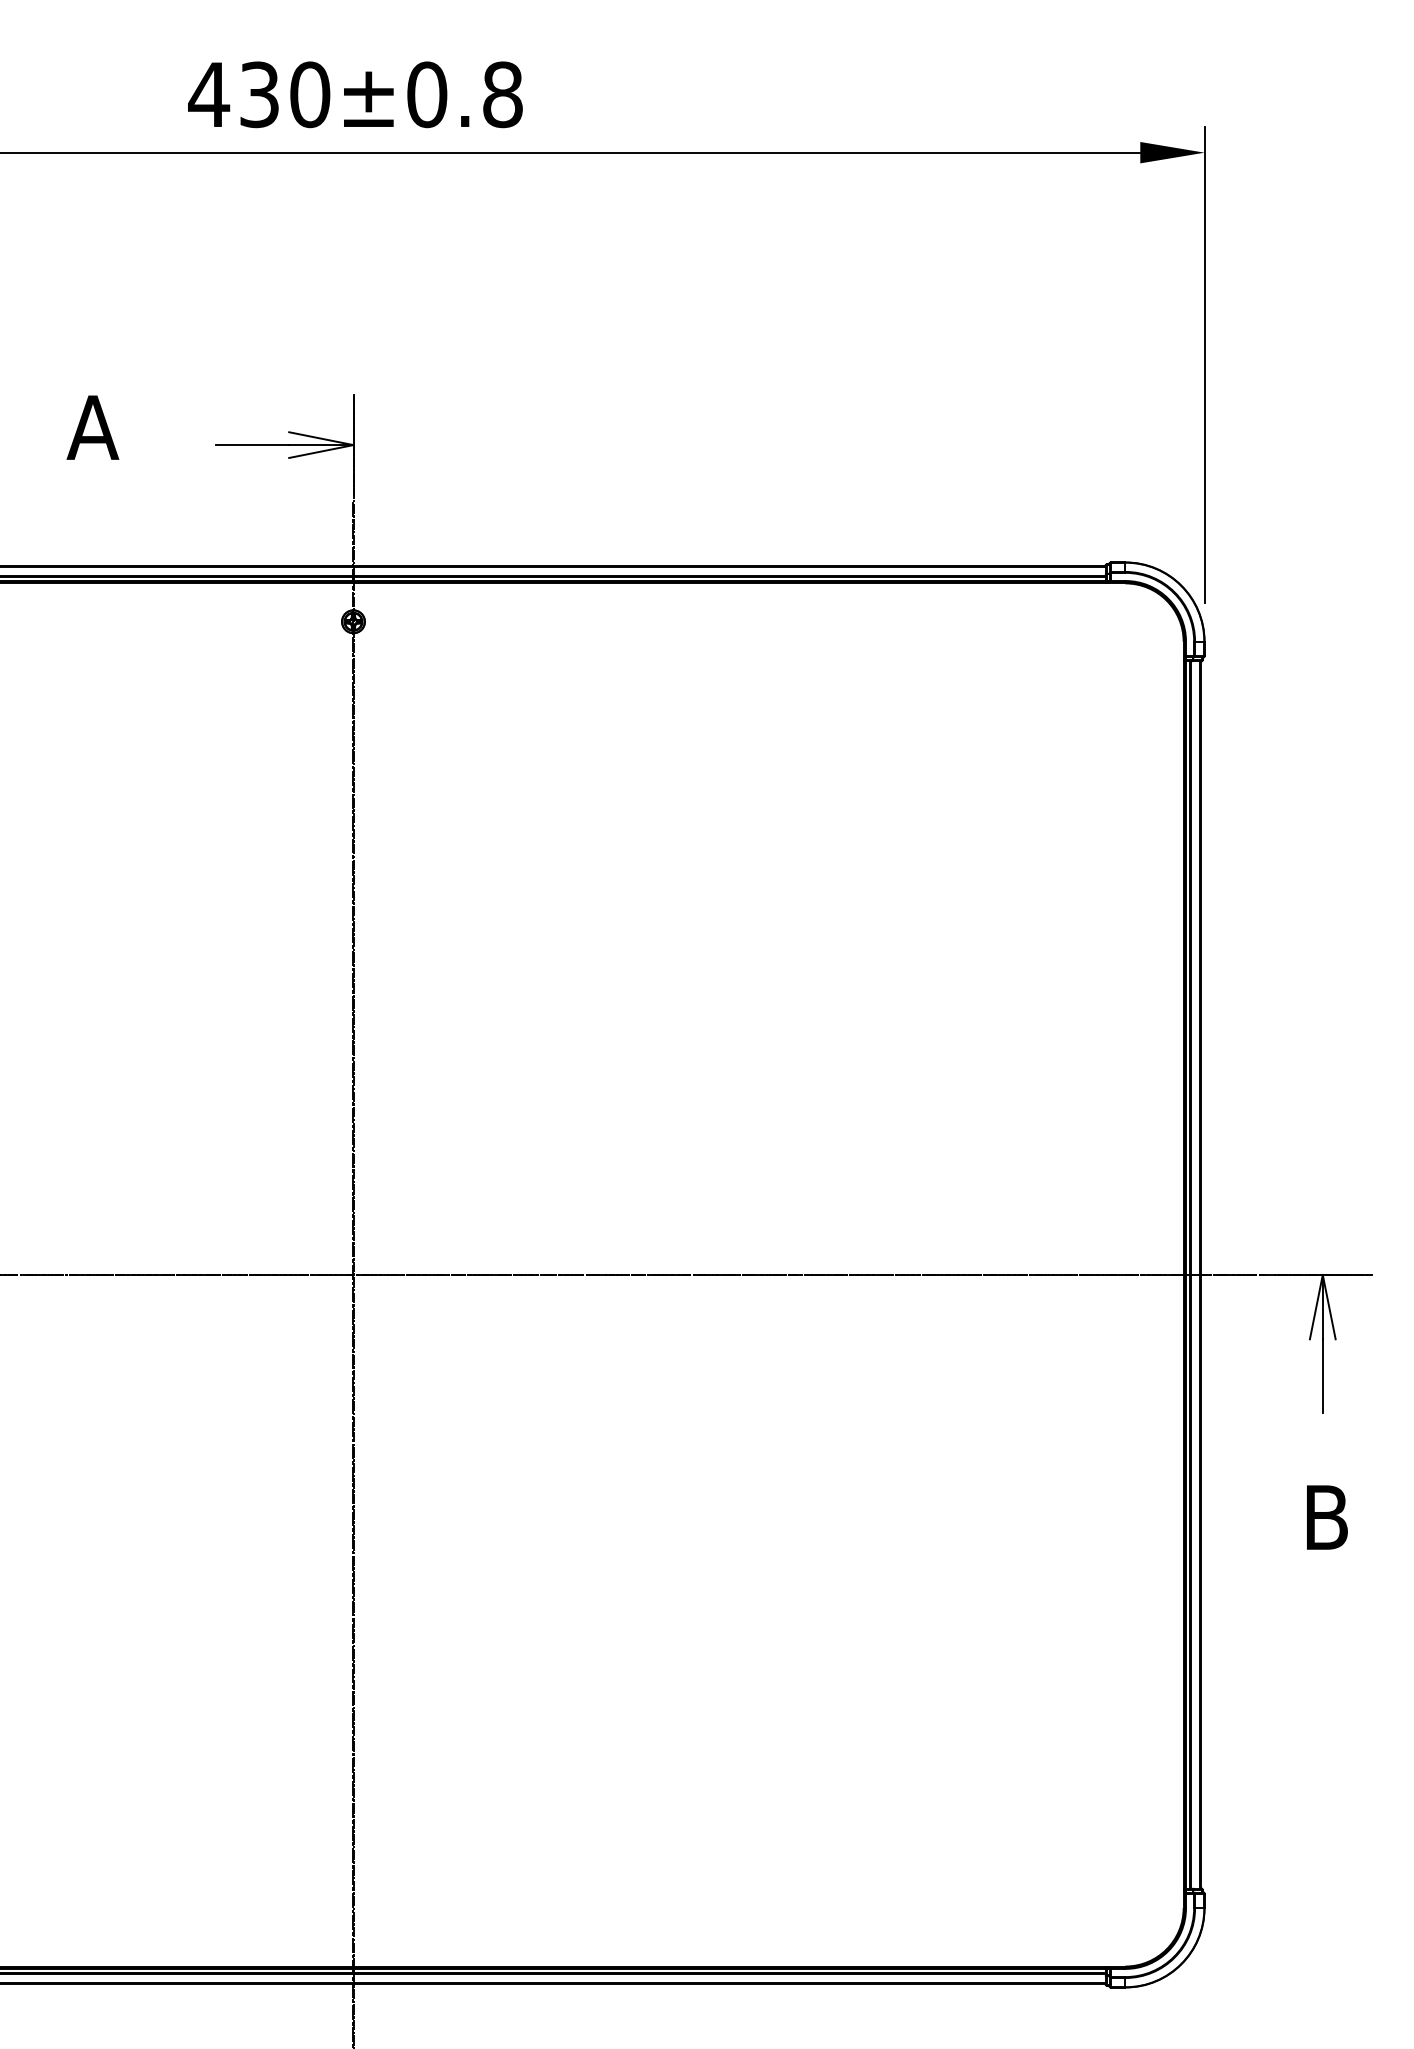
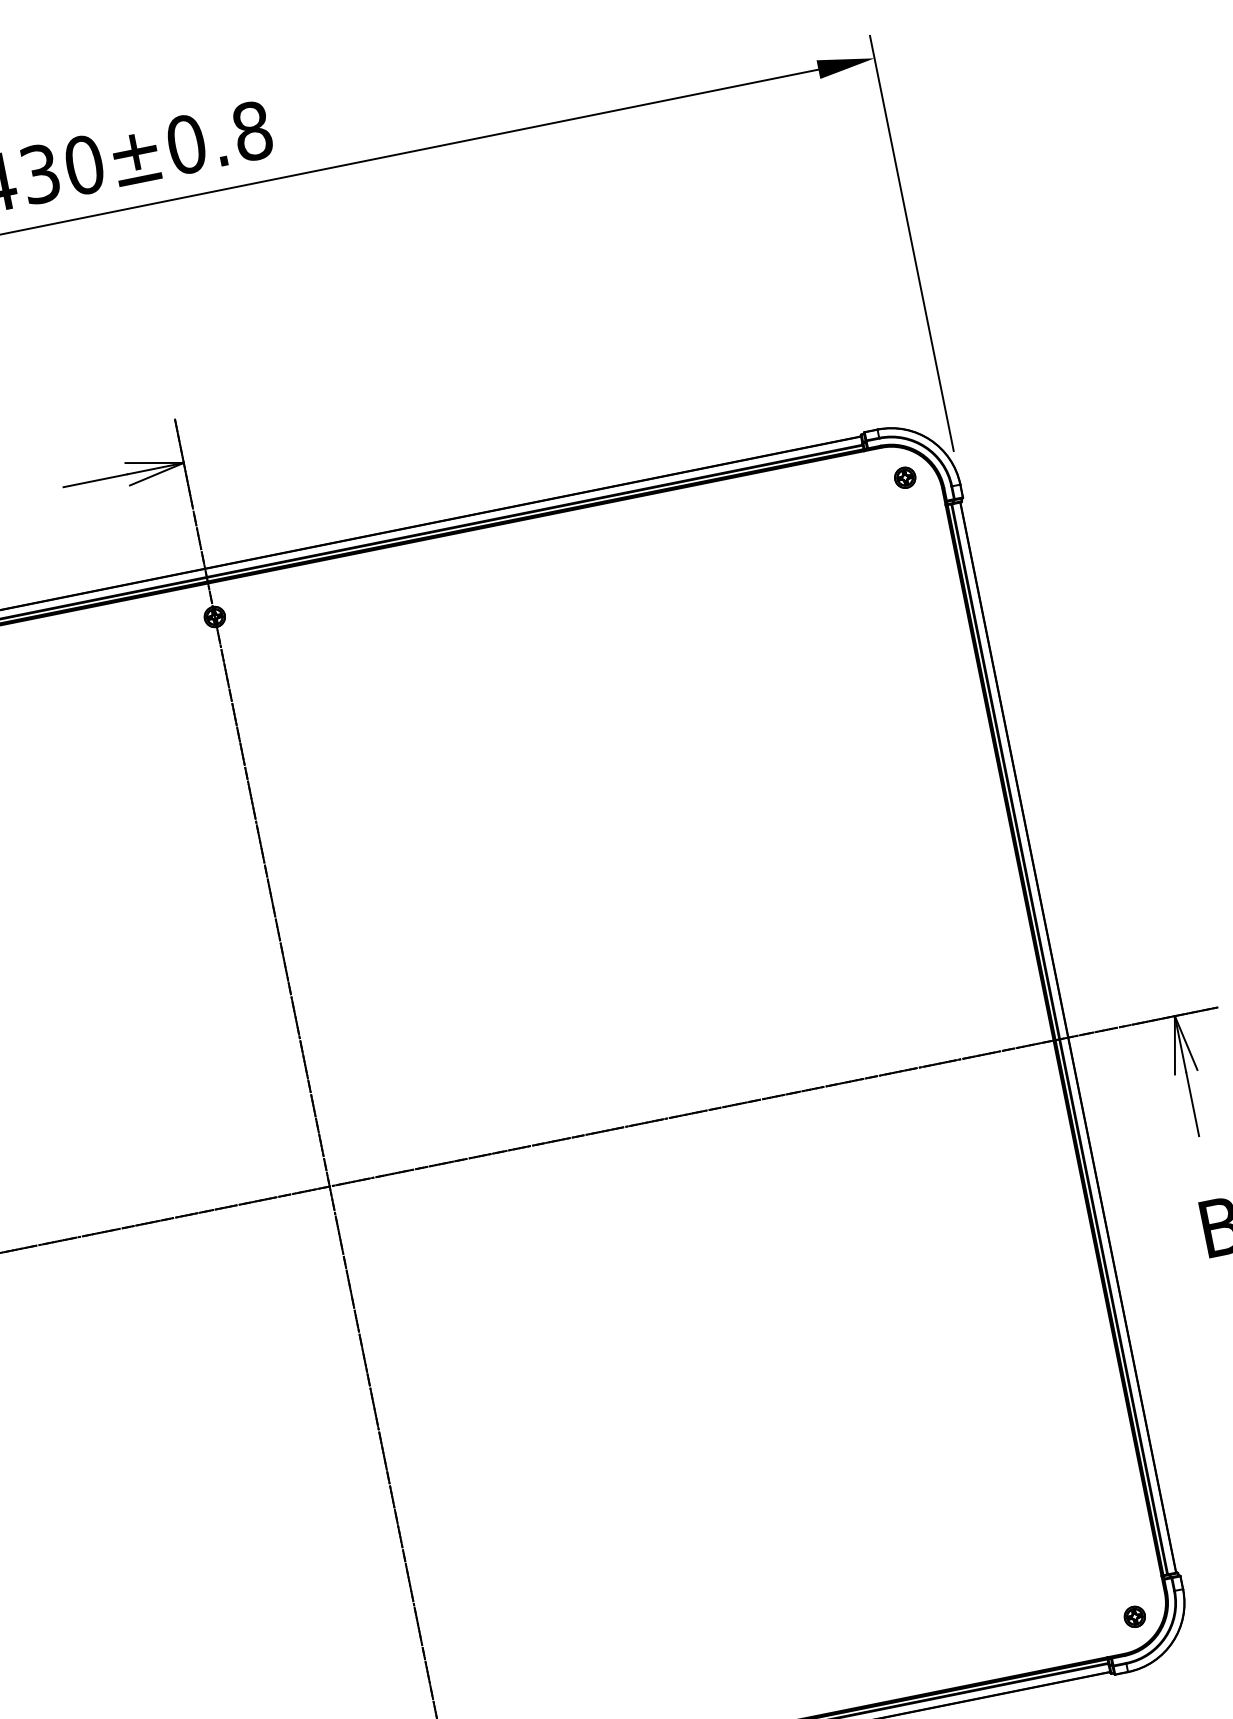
part: (1144, 621) -> (904, 477), added
part: (1144, 1927) -> (1134, 1616), added

